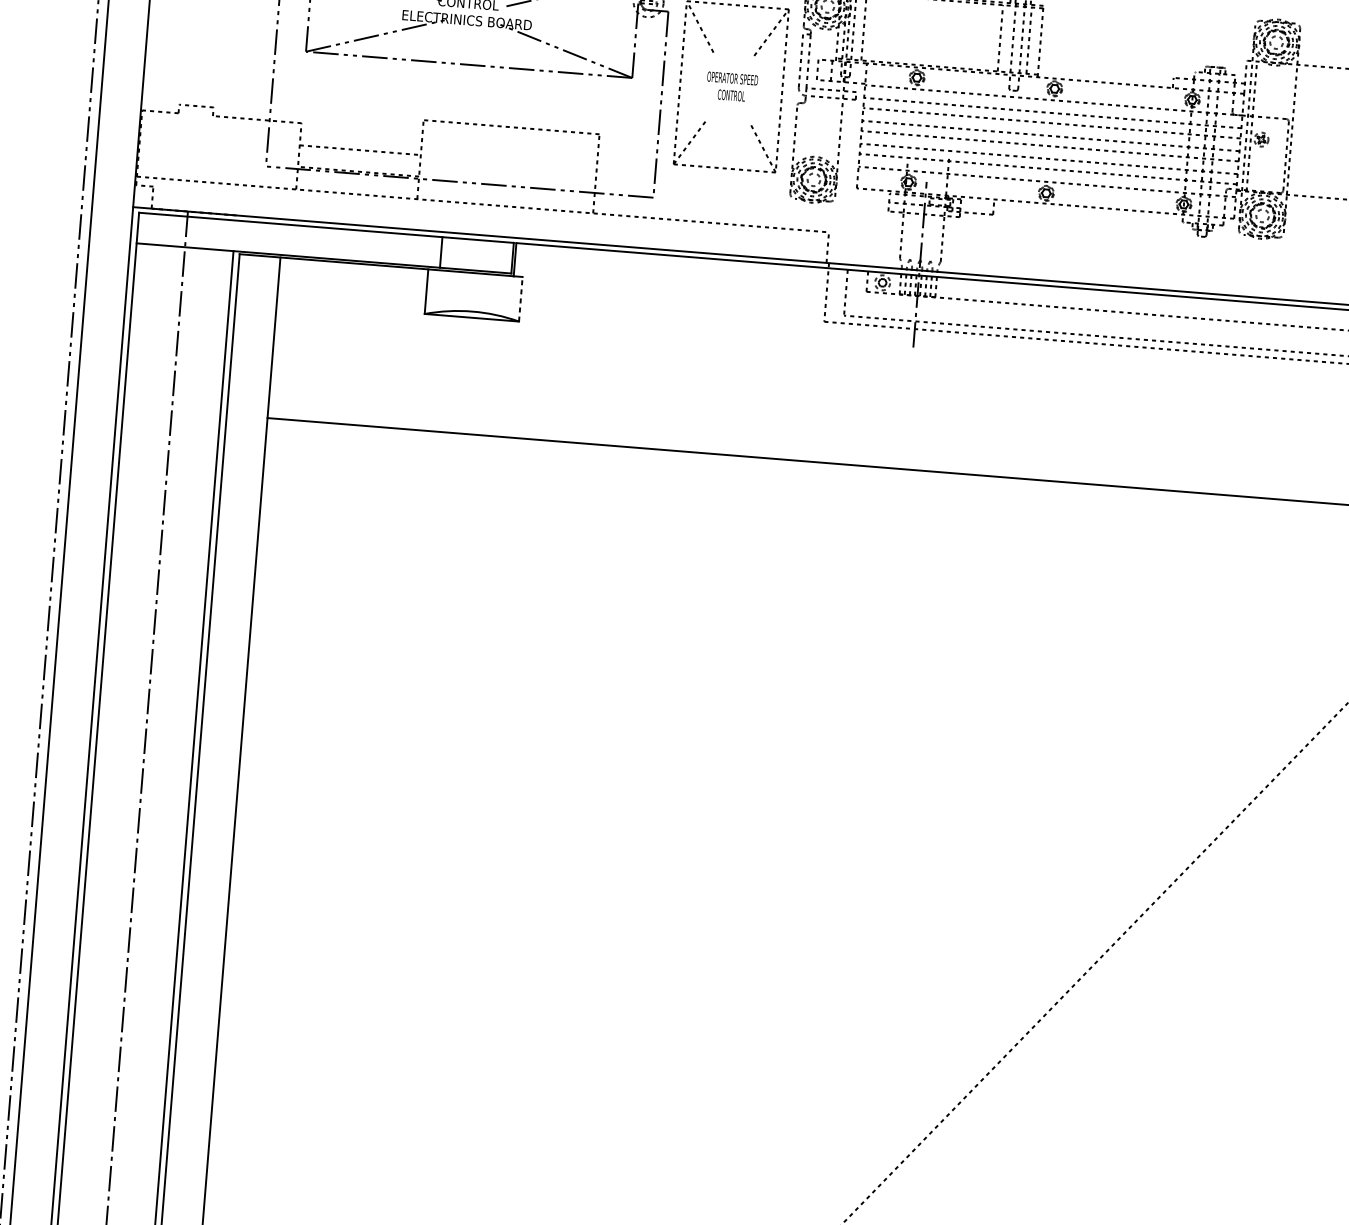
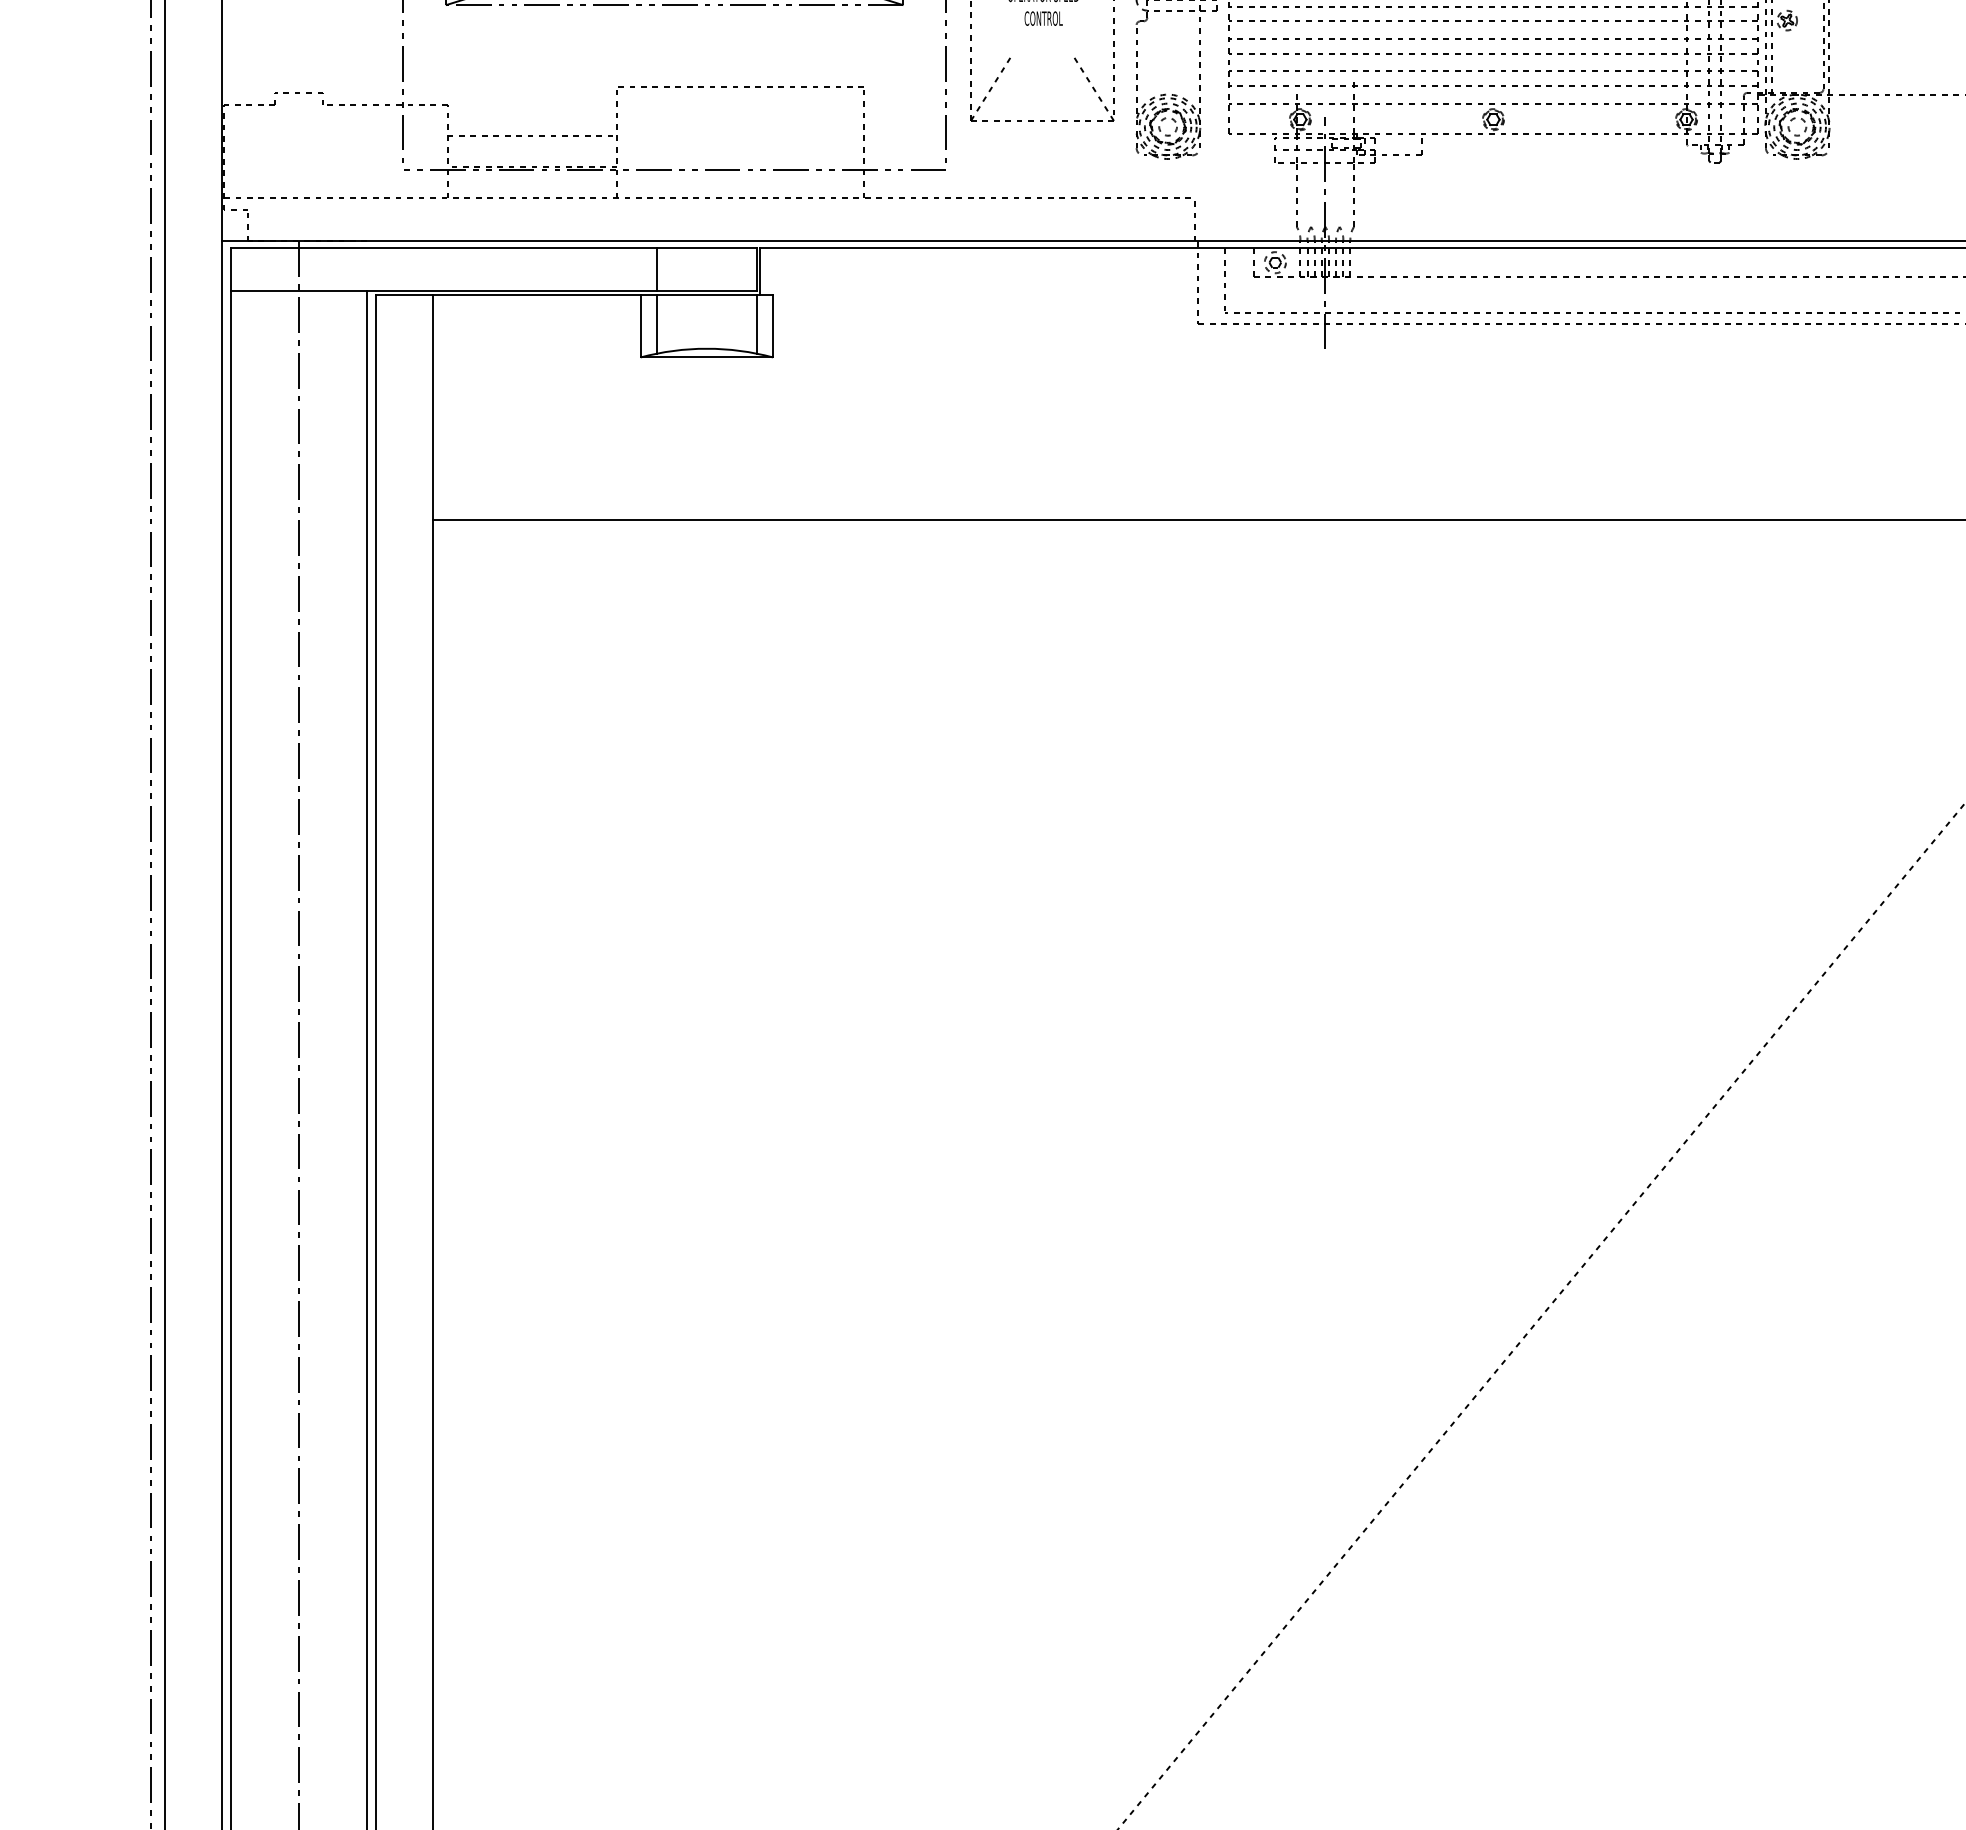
line: (437, 290) -> (656, 323), added
line: (509, 296) -> (756, 323), added
line: (520, 298) -> (772, 325), dashed -> solid

